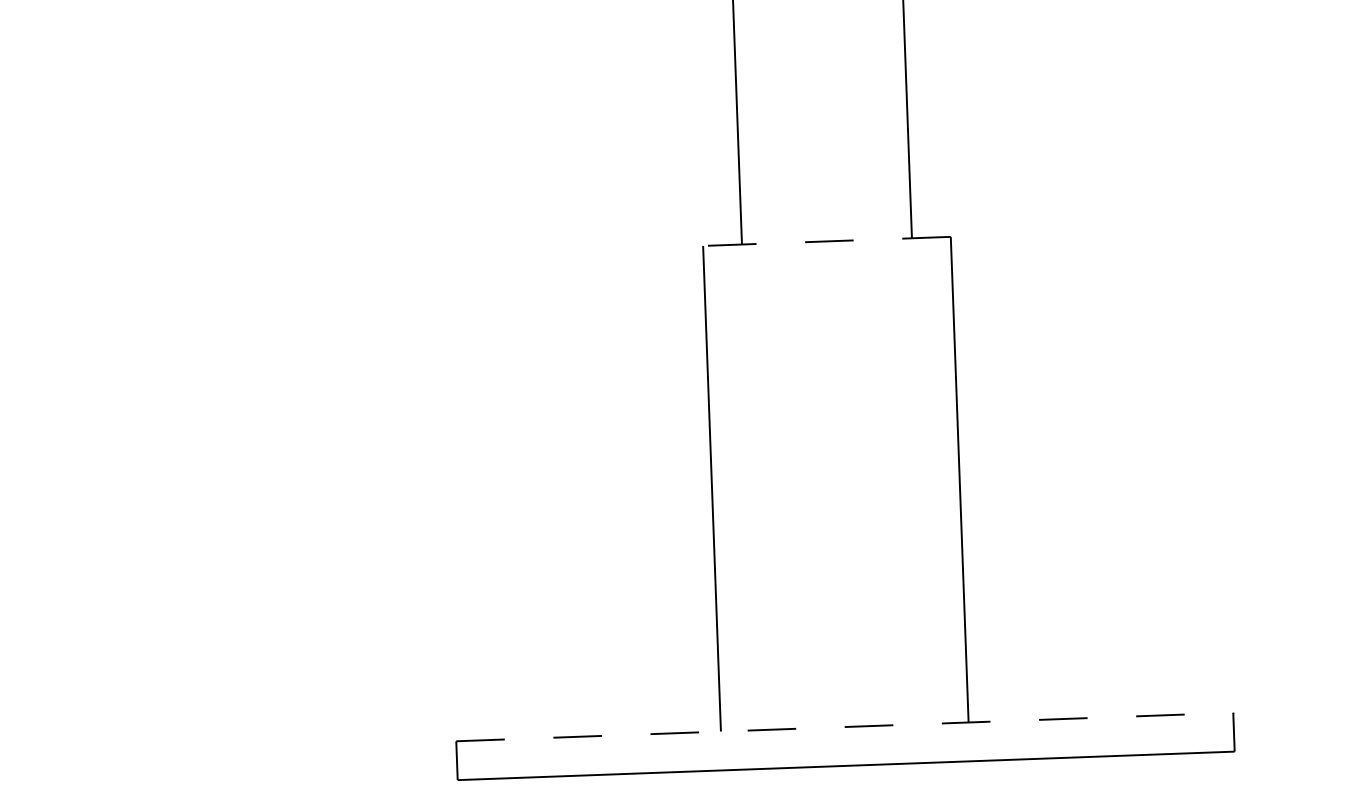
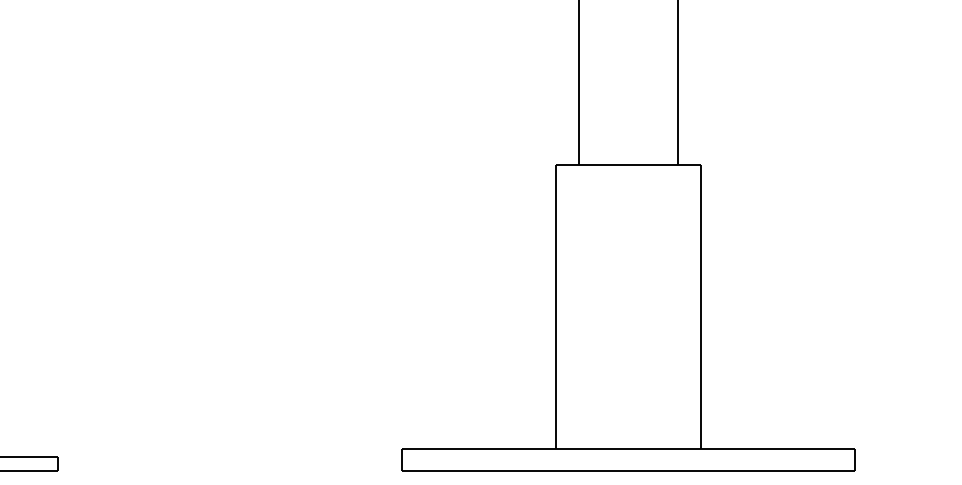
line: (825, 241) -> (627, 165), dashed -> solid
line: (845, 726) -> (628, 448), dashed -> solid

